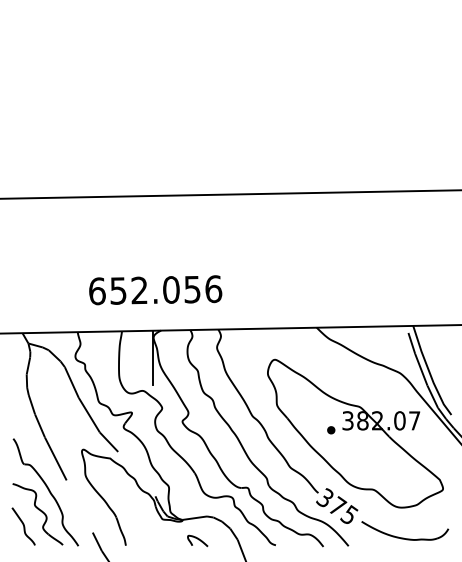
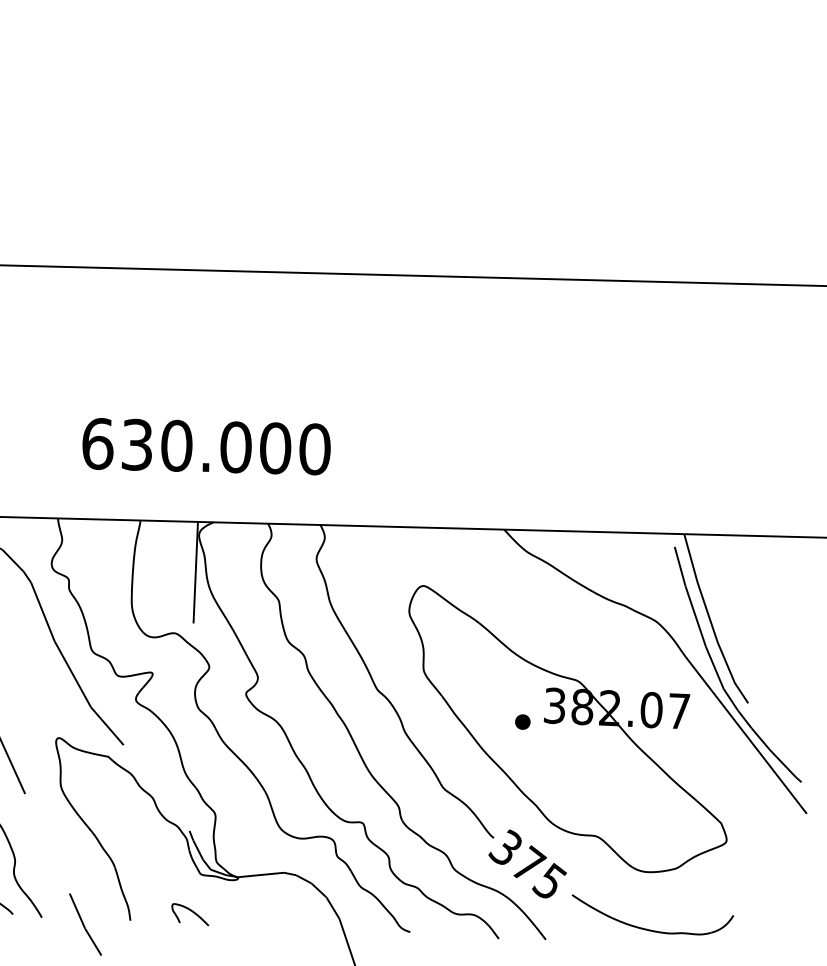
text: (166, 289) -> (226, 446), 652.056 -> 630.000
curve: (197, 539) -> (189, 911), moved

